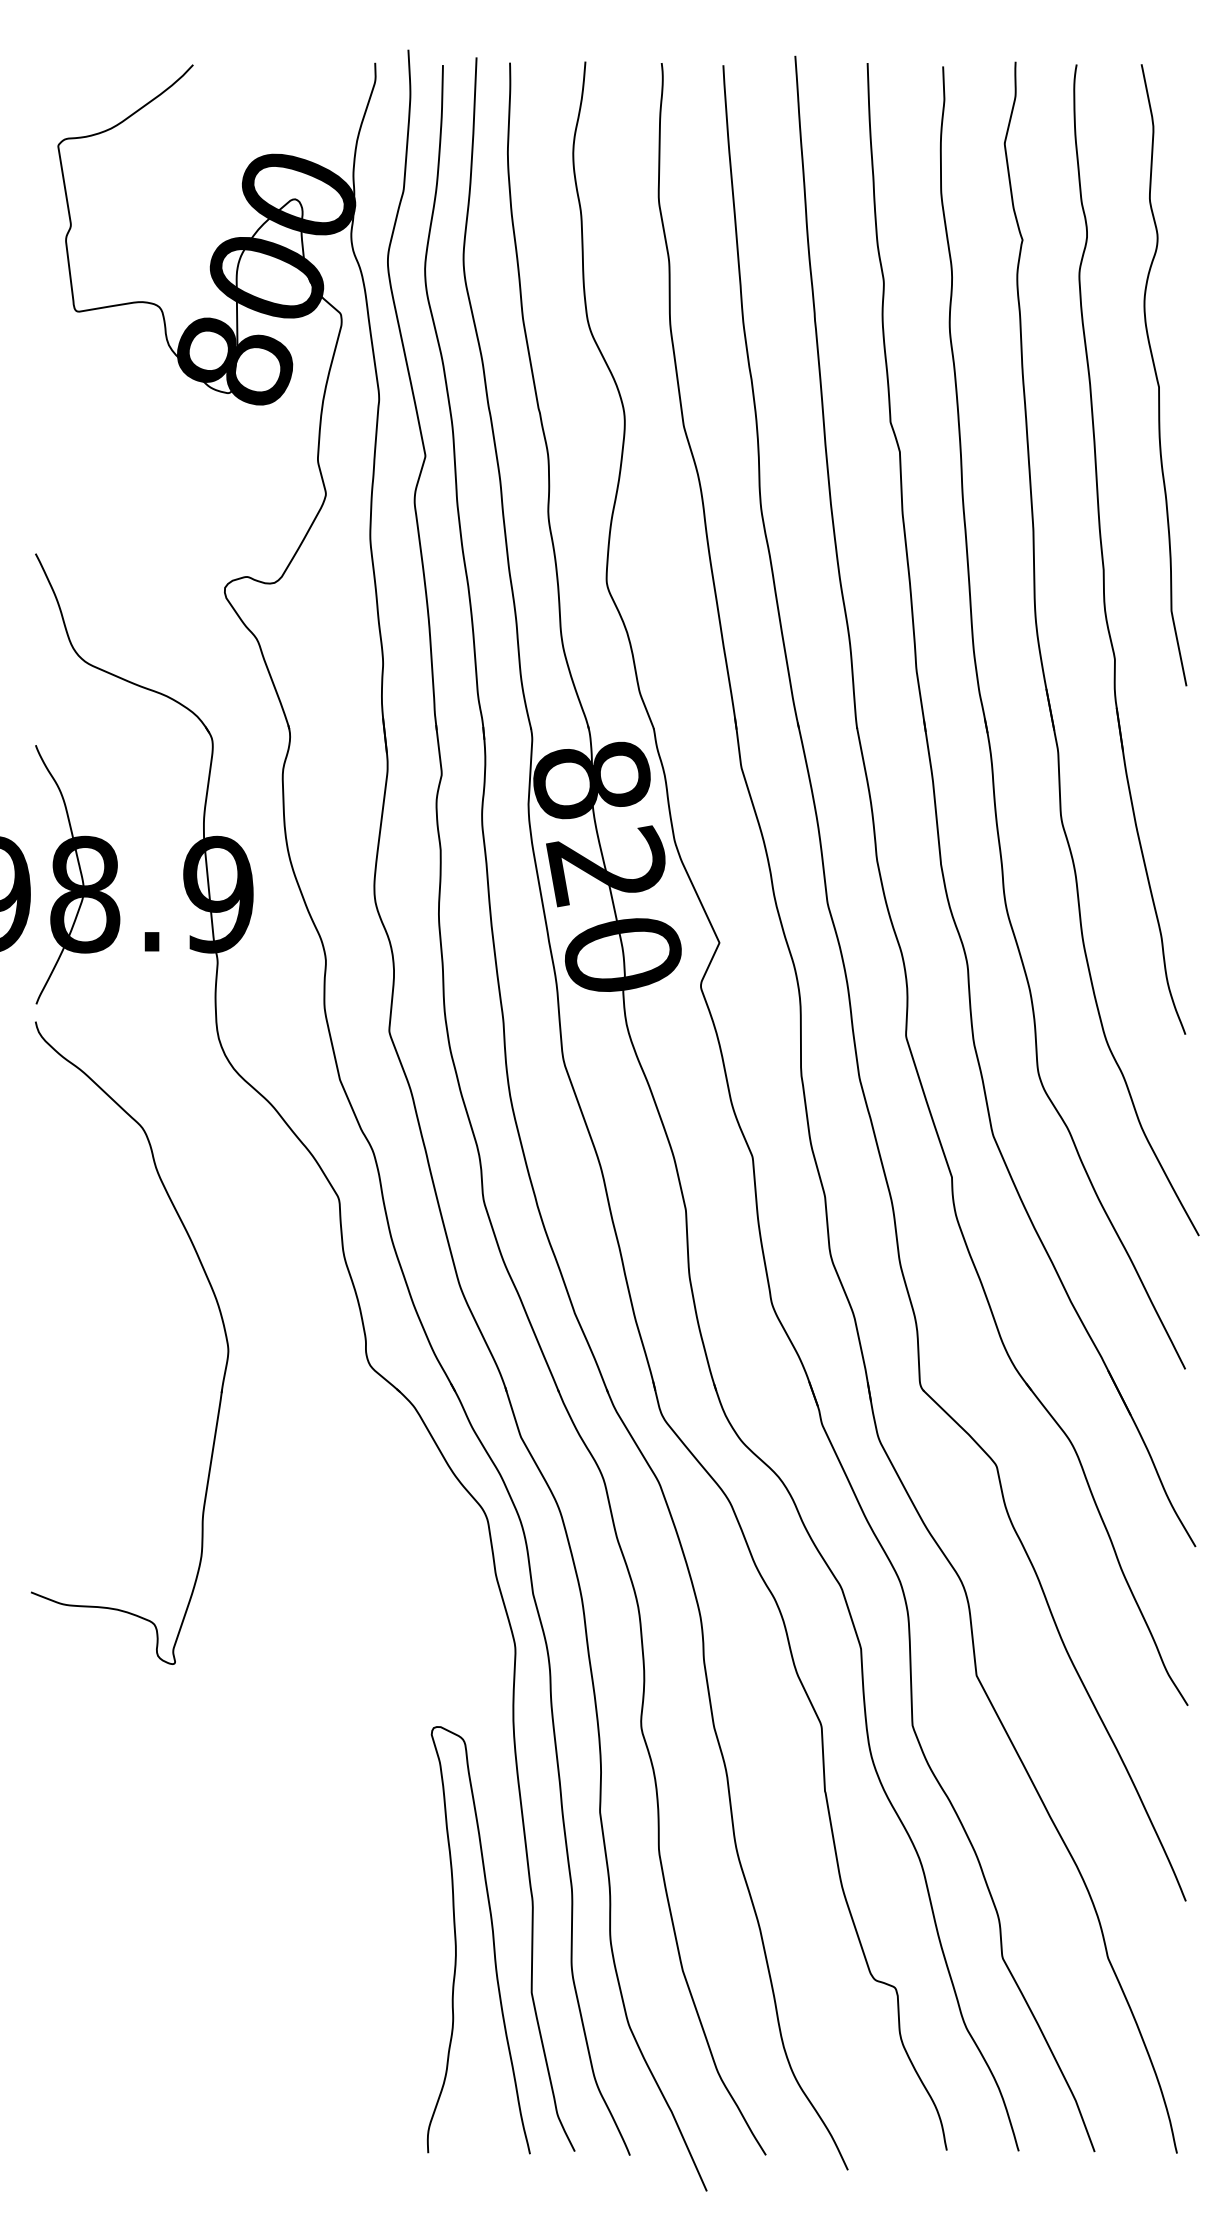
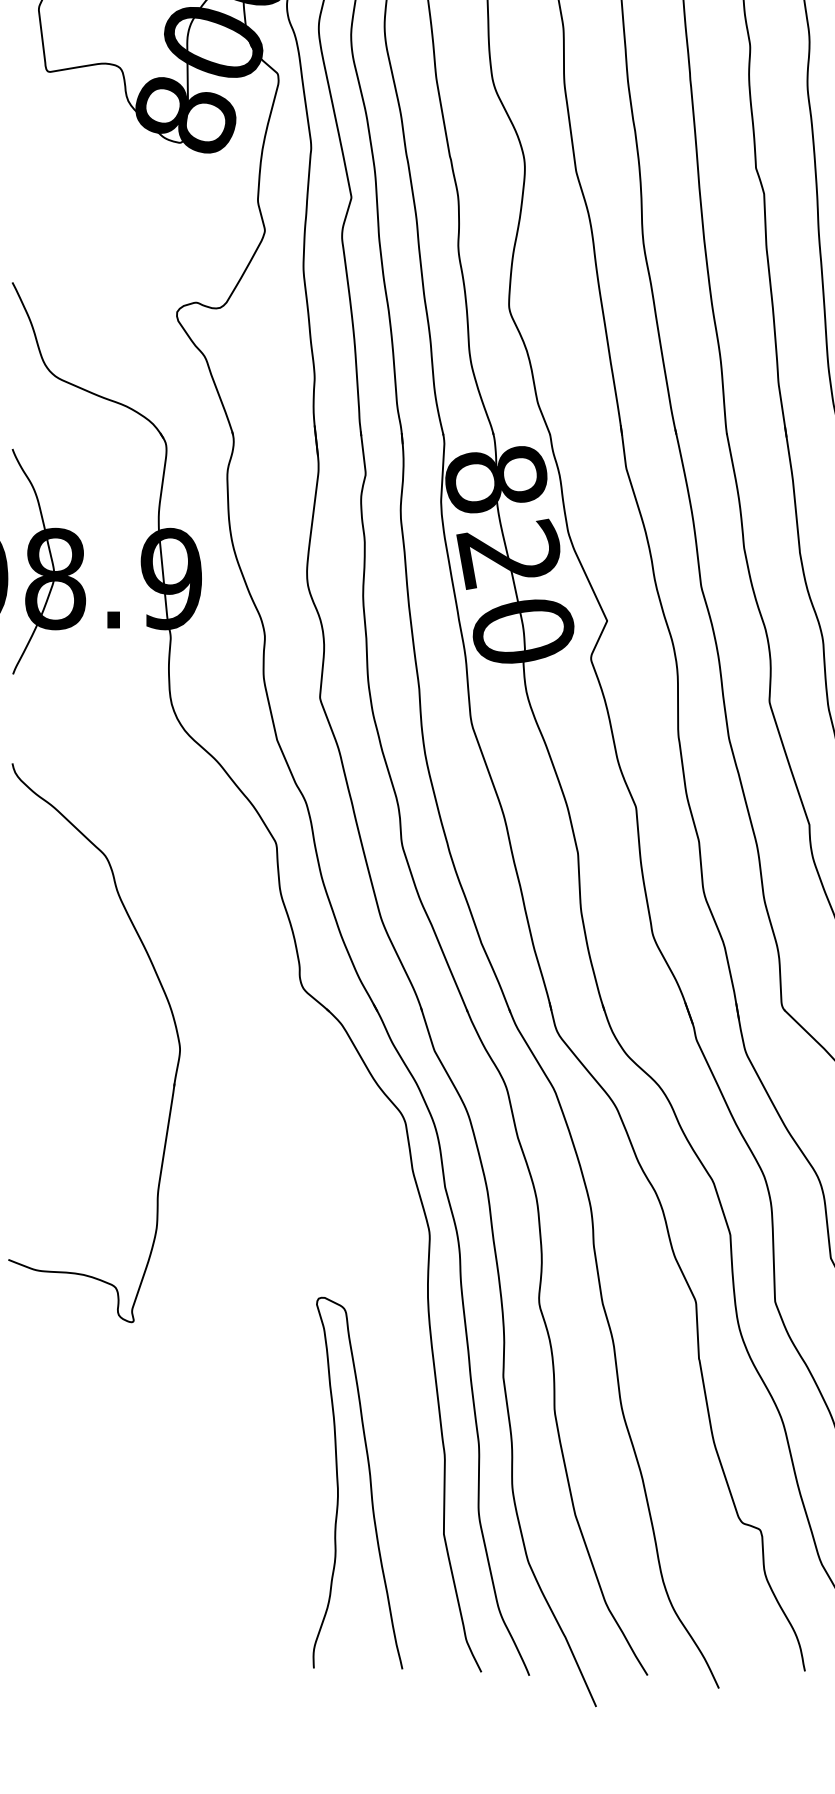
part: (219, 1313) -> (172, 1017), moved
curve: (492, 1940) -> (369, 1483), moved

